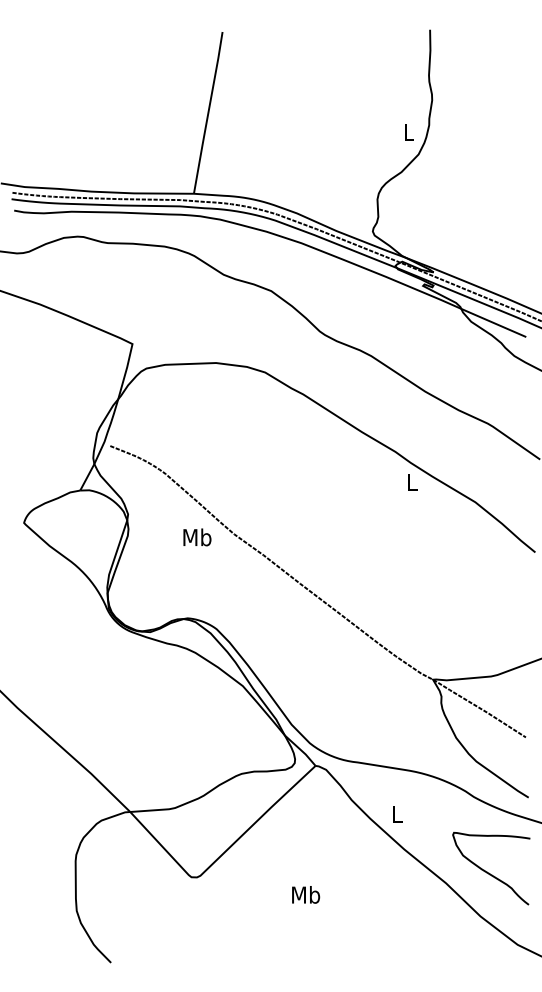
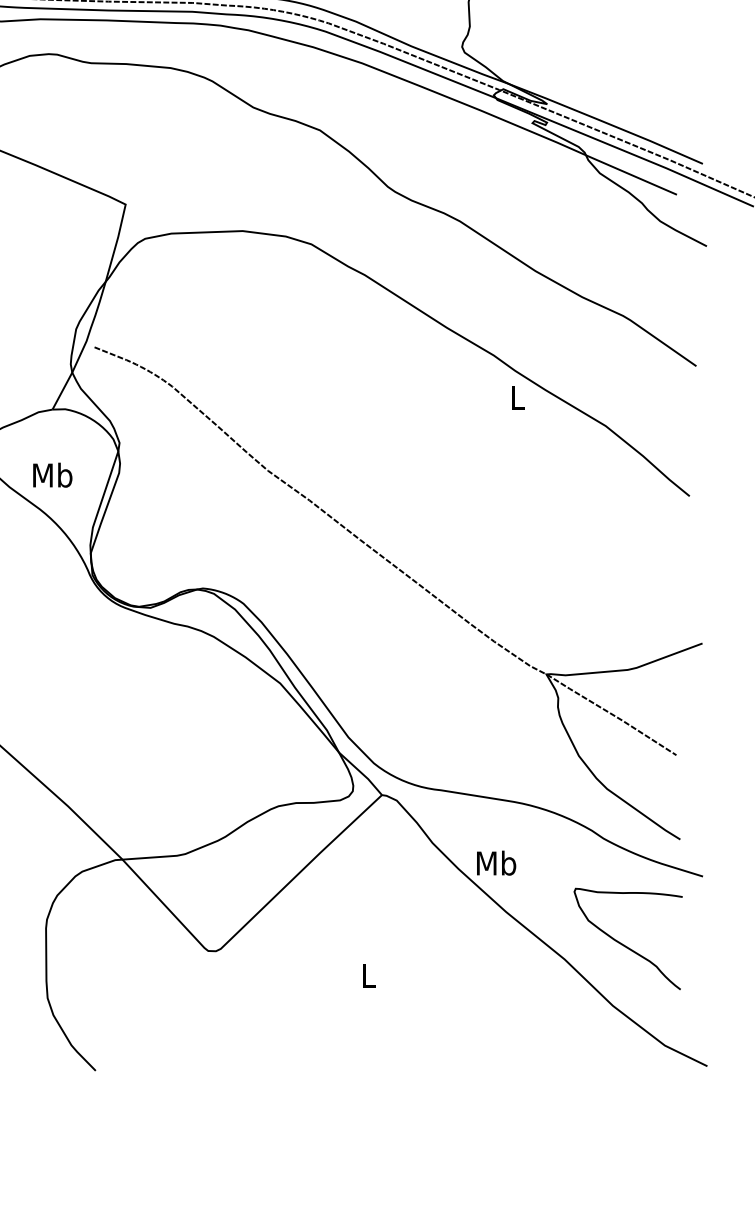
text: (197, 537) -> (52, 475), moved
text: (397, 814) -> (496, 863), L -> Mb
text: (306, 894) -> (369, 975), Mb -> L

